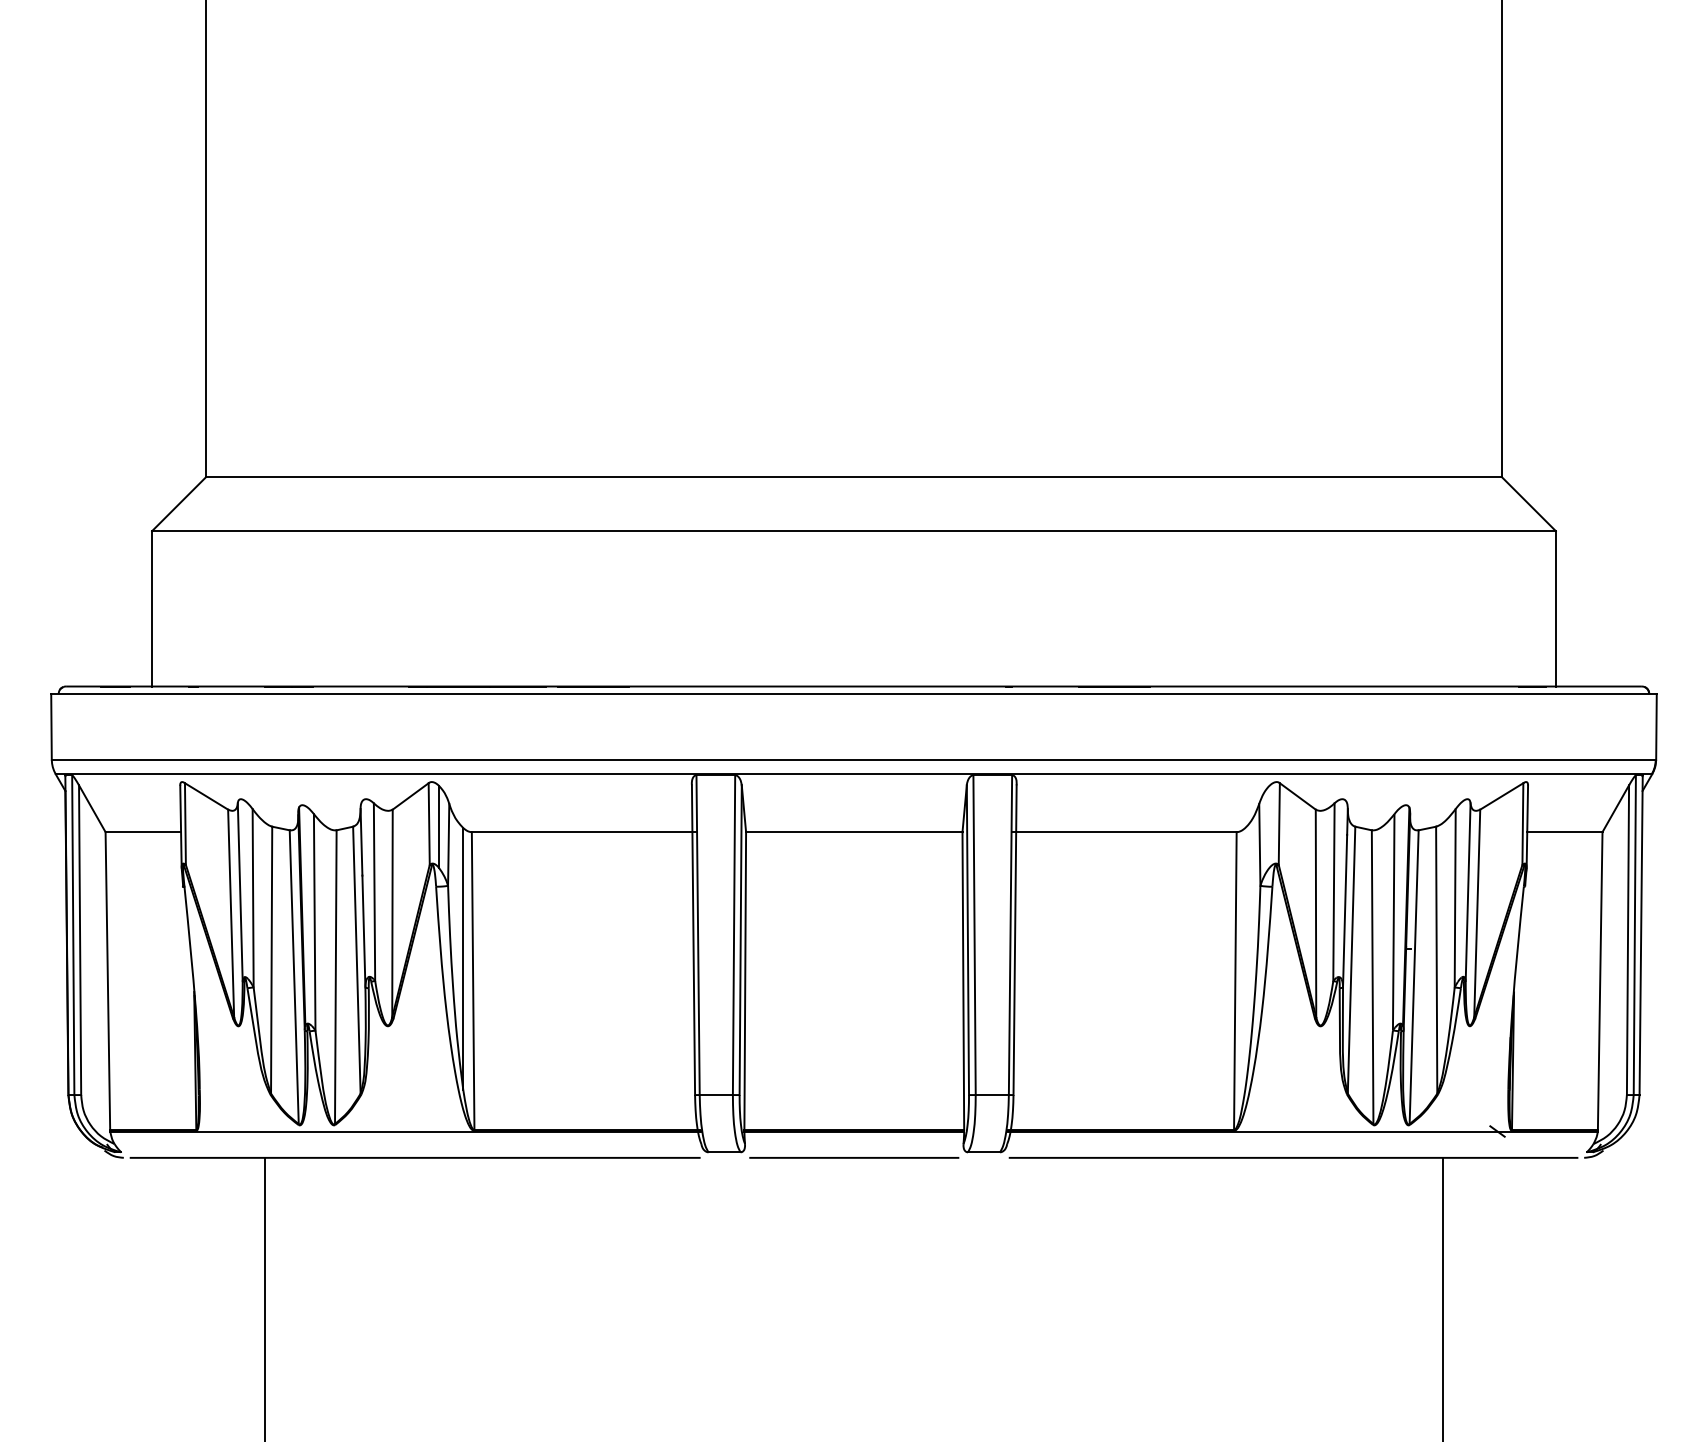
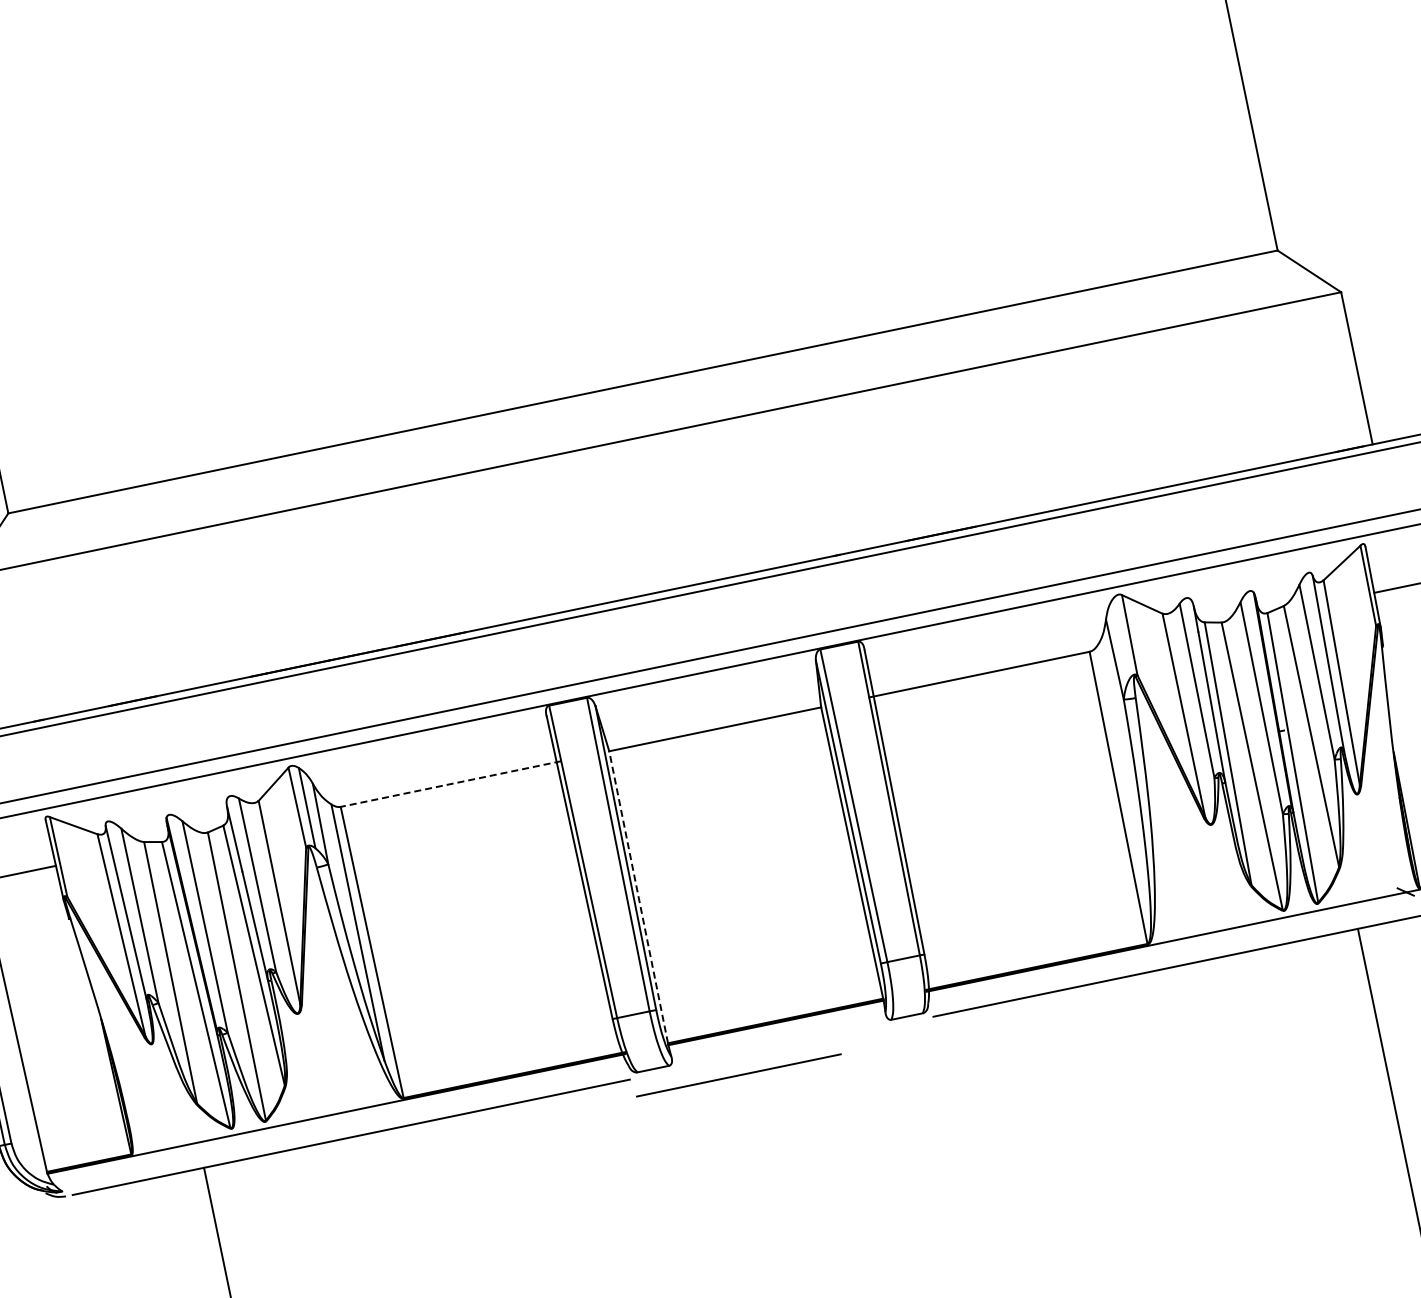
line: (584, 832) -> (451, 784), solid -> dashed
line: (745, 981) -> (638, 897), solid -> dashed
line: (854, 1157) -> (739, 1075), moved

